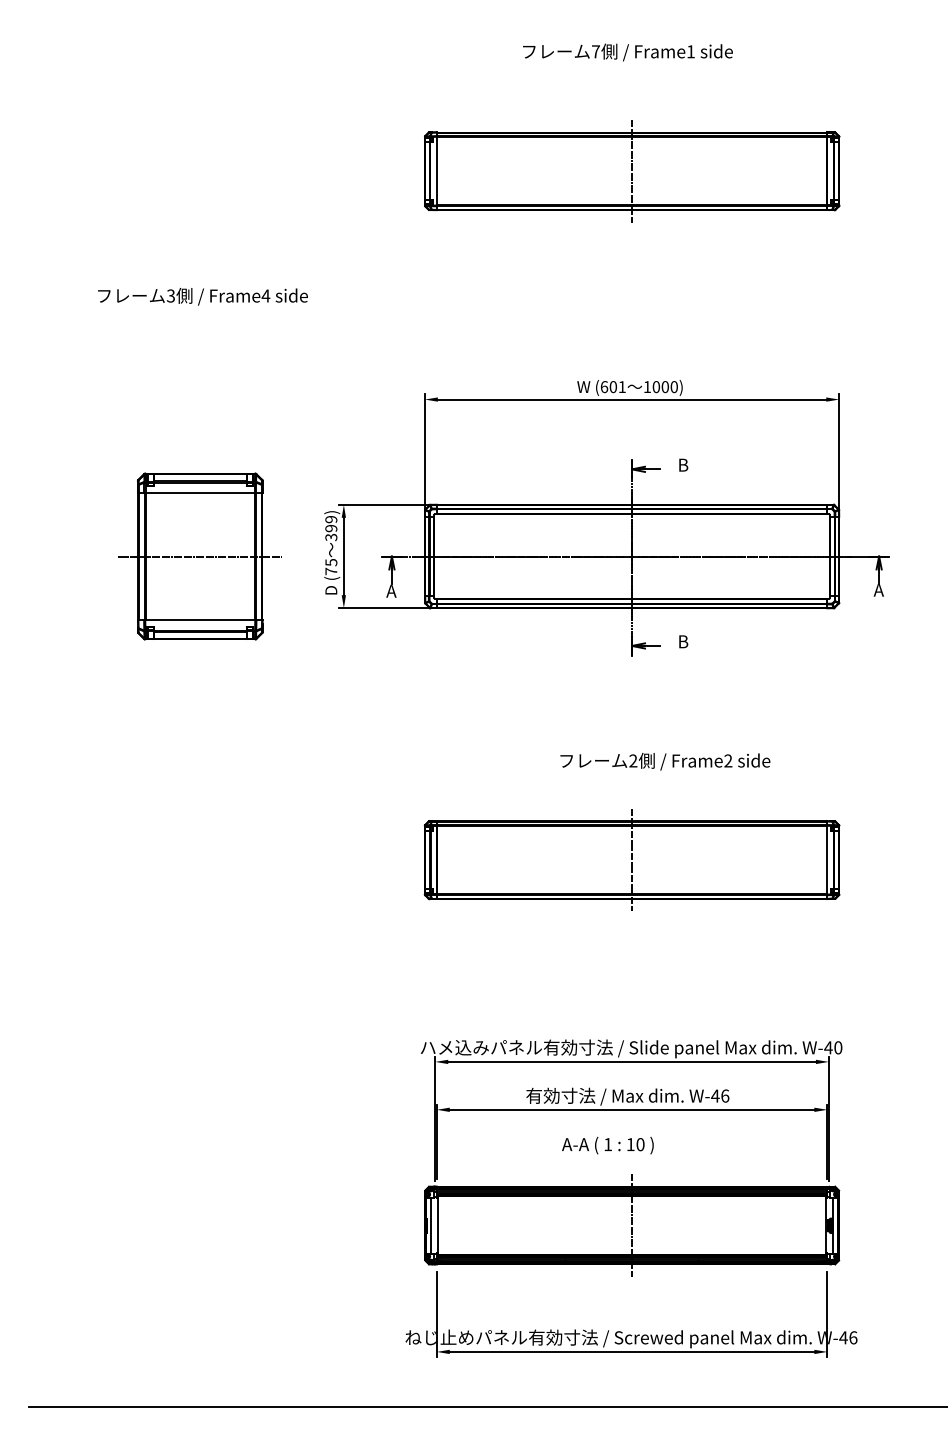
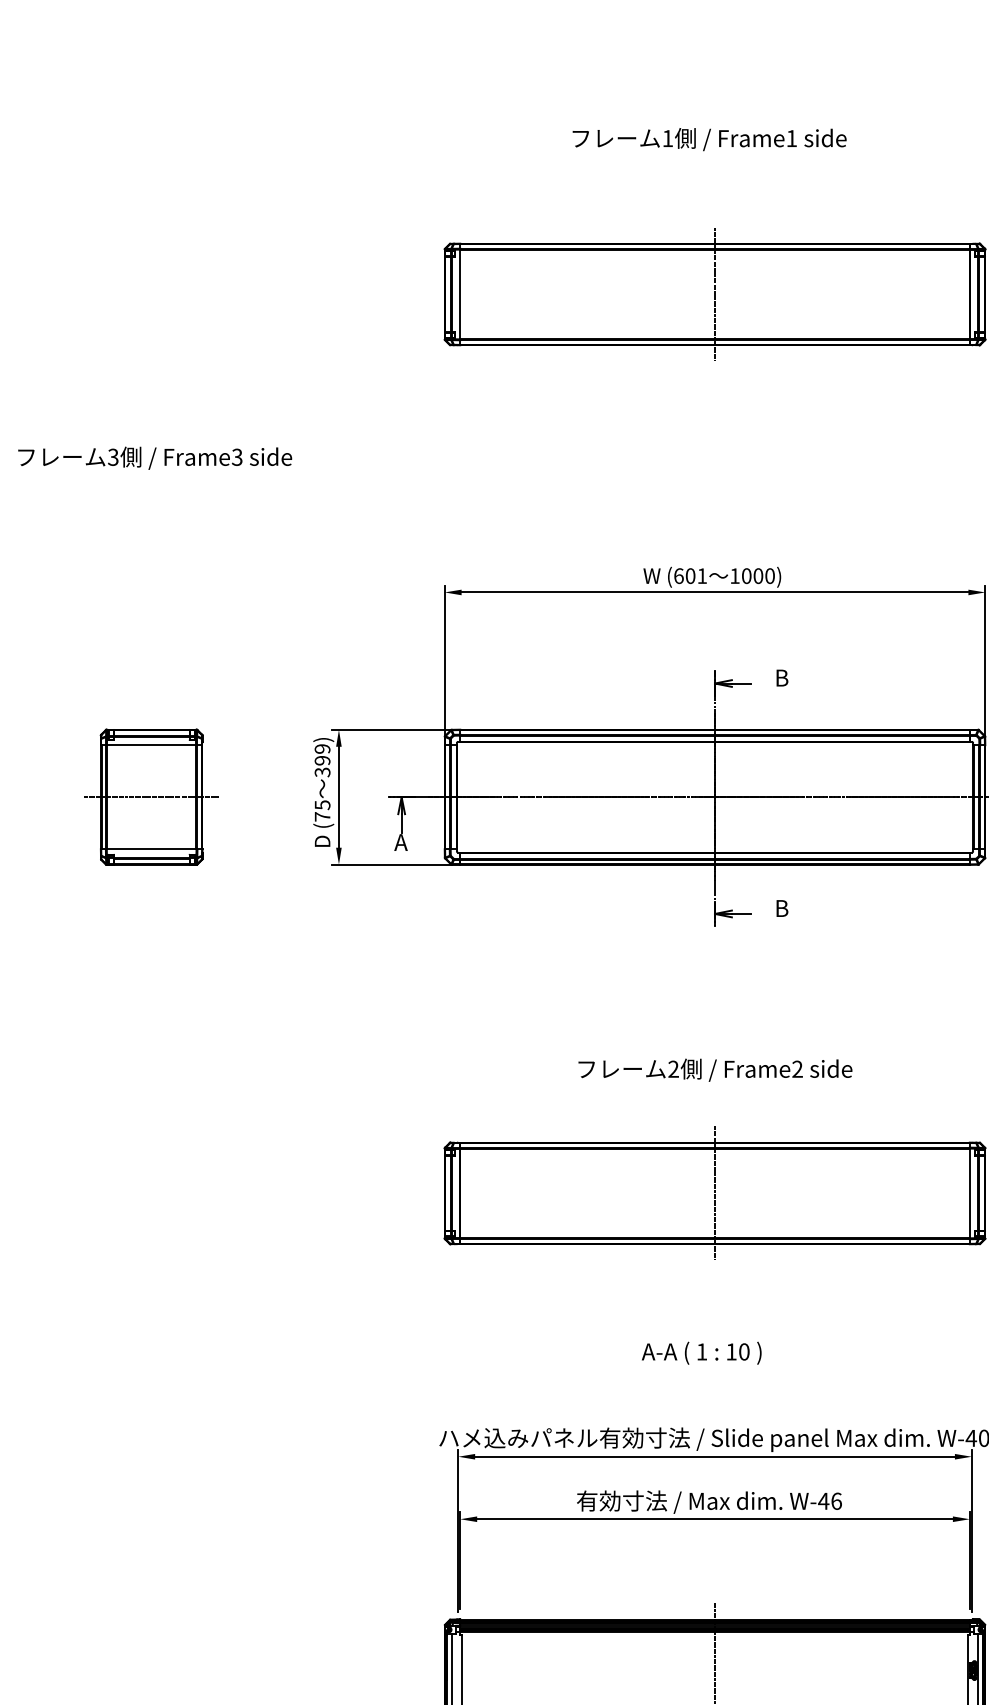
text: (595, 51) -> (667, 138), 7 -> 1
text: (265, 295) -> (236, 456), Frame4 -> Frame3
part: (200, 556) -> (151, 797), size x0.62
text: (665, 761) -> (715, 1069), moved
text: (607, 1145) -> (701, 1353), moved

